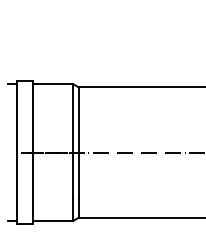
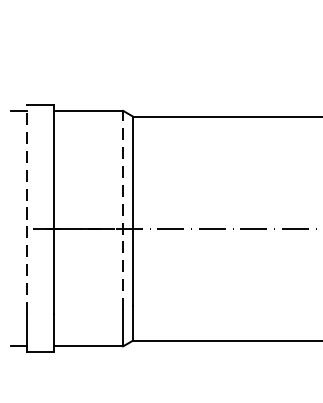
line: (17, 141) -> (27, 209), solid -> dashed
line: (73, 142) -> (123, 211), solid -> dashed

